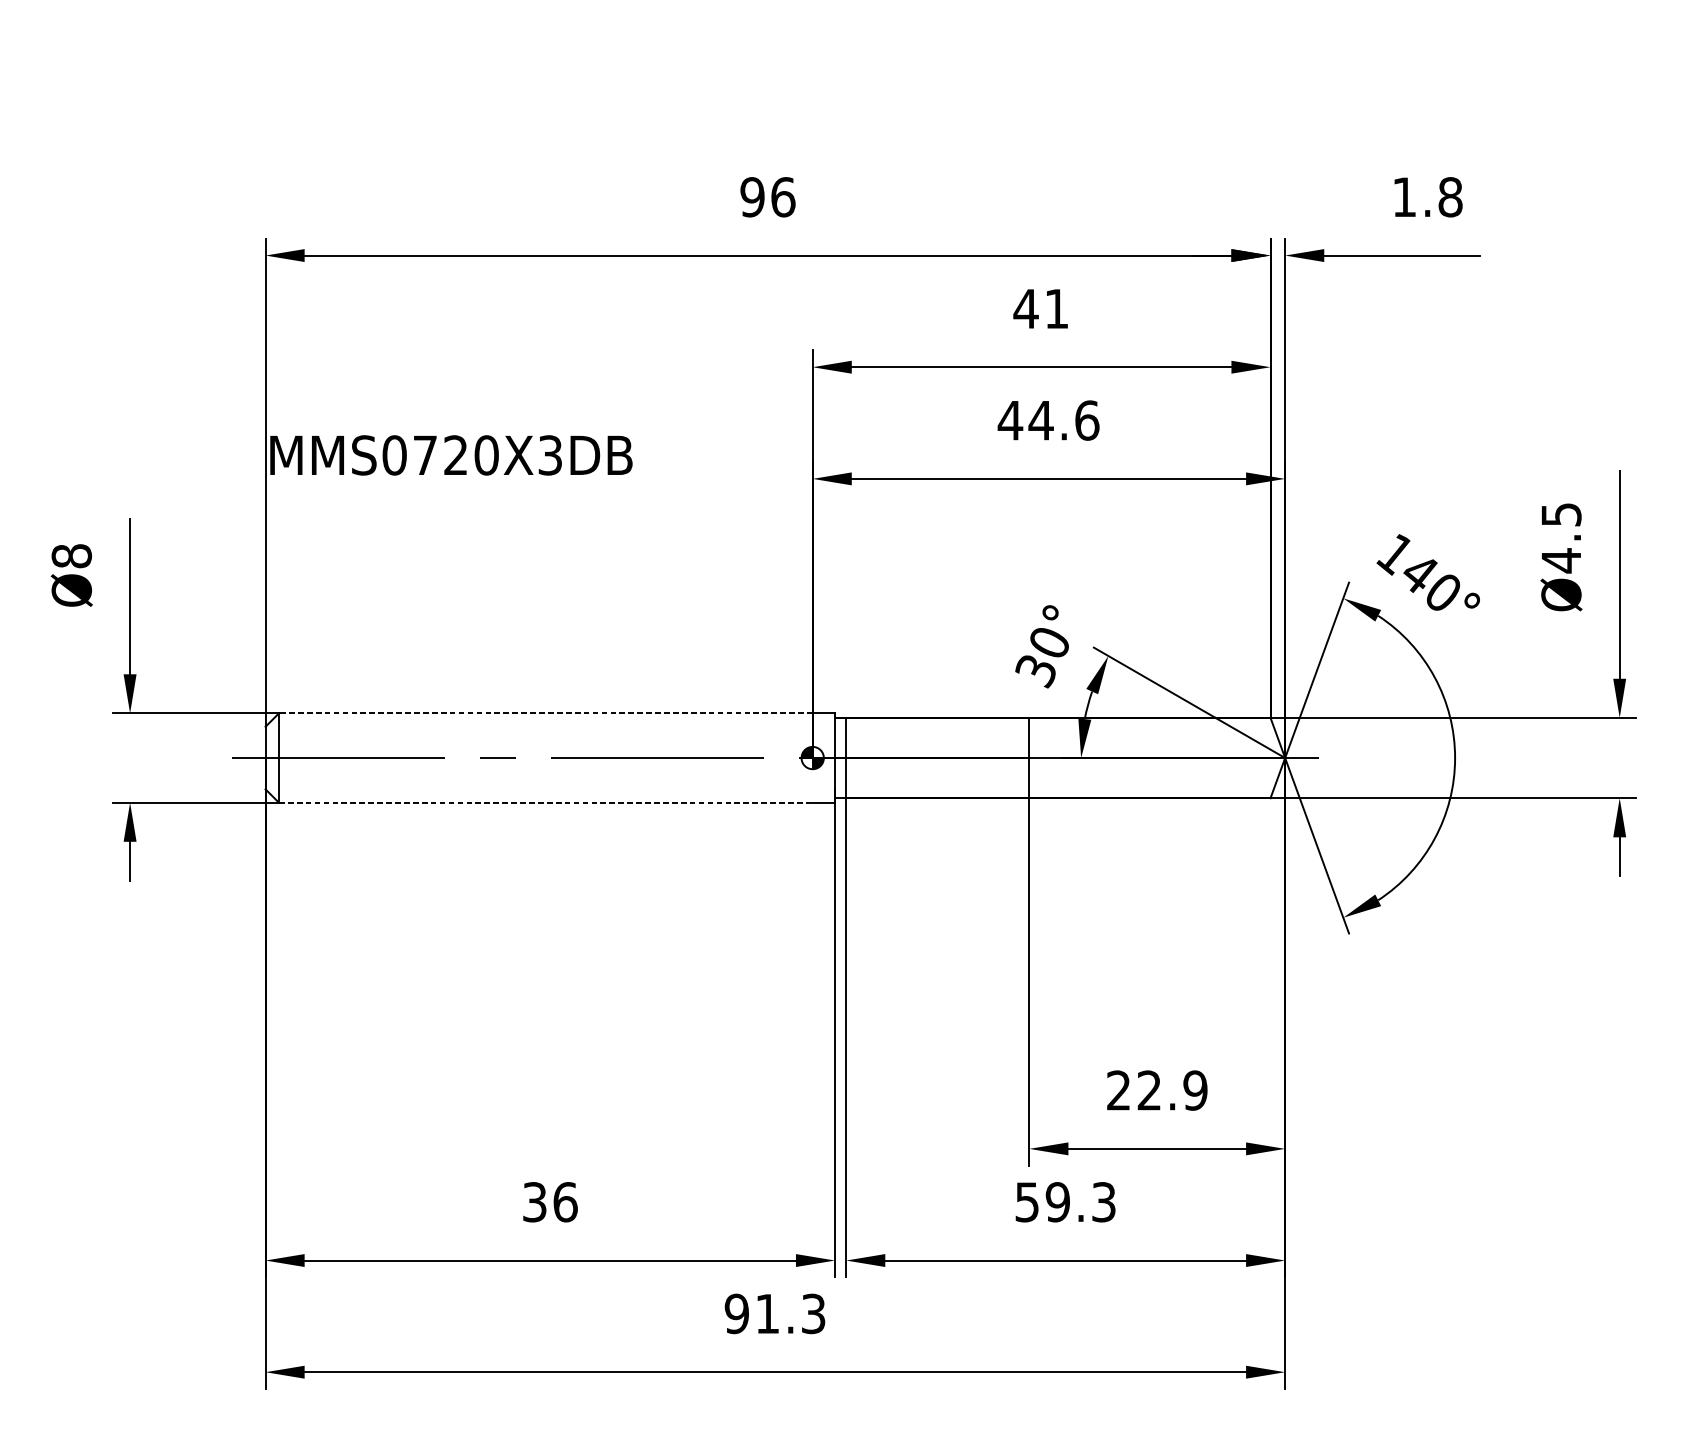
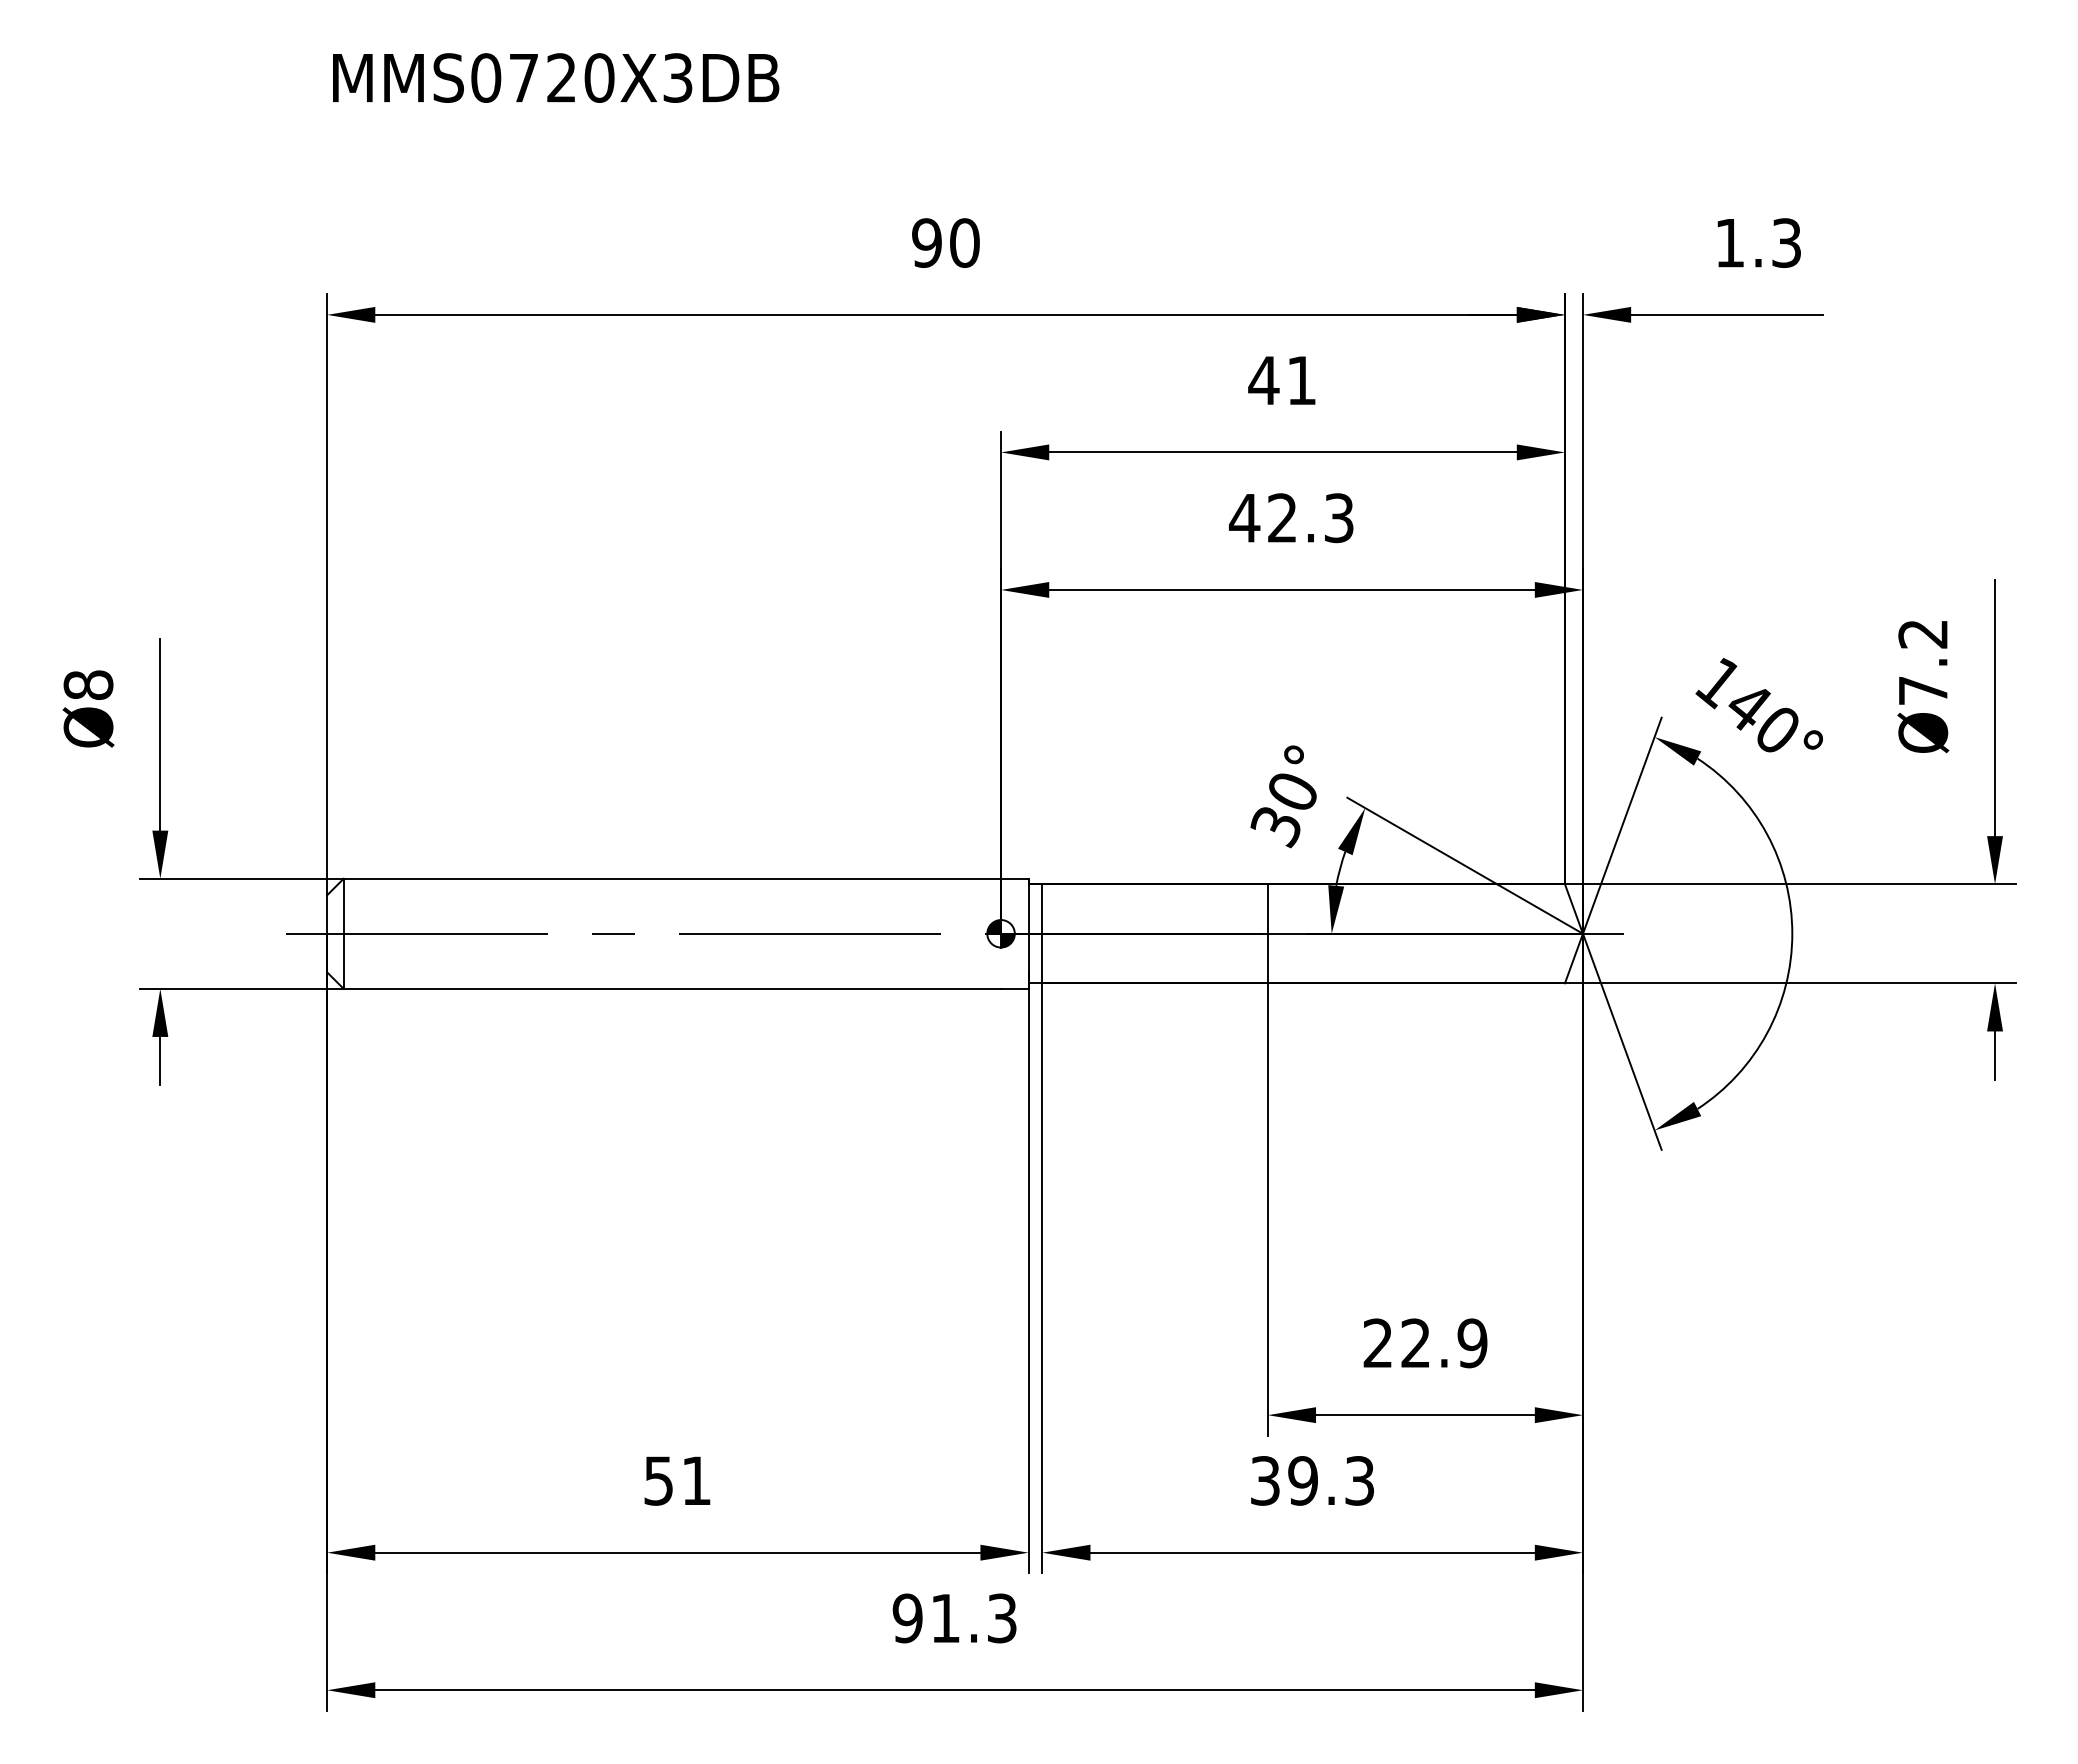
text: (783, 196) -> (965, 242), 96 -> 90
text: (1450, 196) -> (1786, 242), 1.8 -> 1.3
text: (1063, 420) -> (1310, 518), 44.6 -> 42.3
text: (451, 454) -> (556, 77), moved
text: (1561, 538) -> (1923, 663), Ø4.5 -> Ø7.2
line: (545, 713) -> (672, 878), dashed -> solid
line: (545, 802) -> (672, 988), dashed -> solid
text: (550, 1201) -> (678, 1480), 36 -> 51
text: (1027, 1201) -> (1265, 1480), 59.3 -> 39.3

